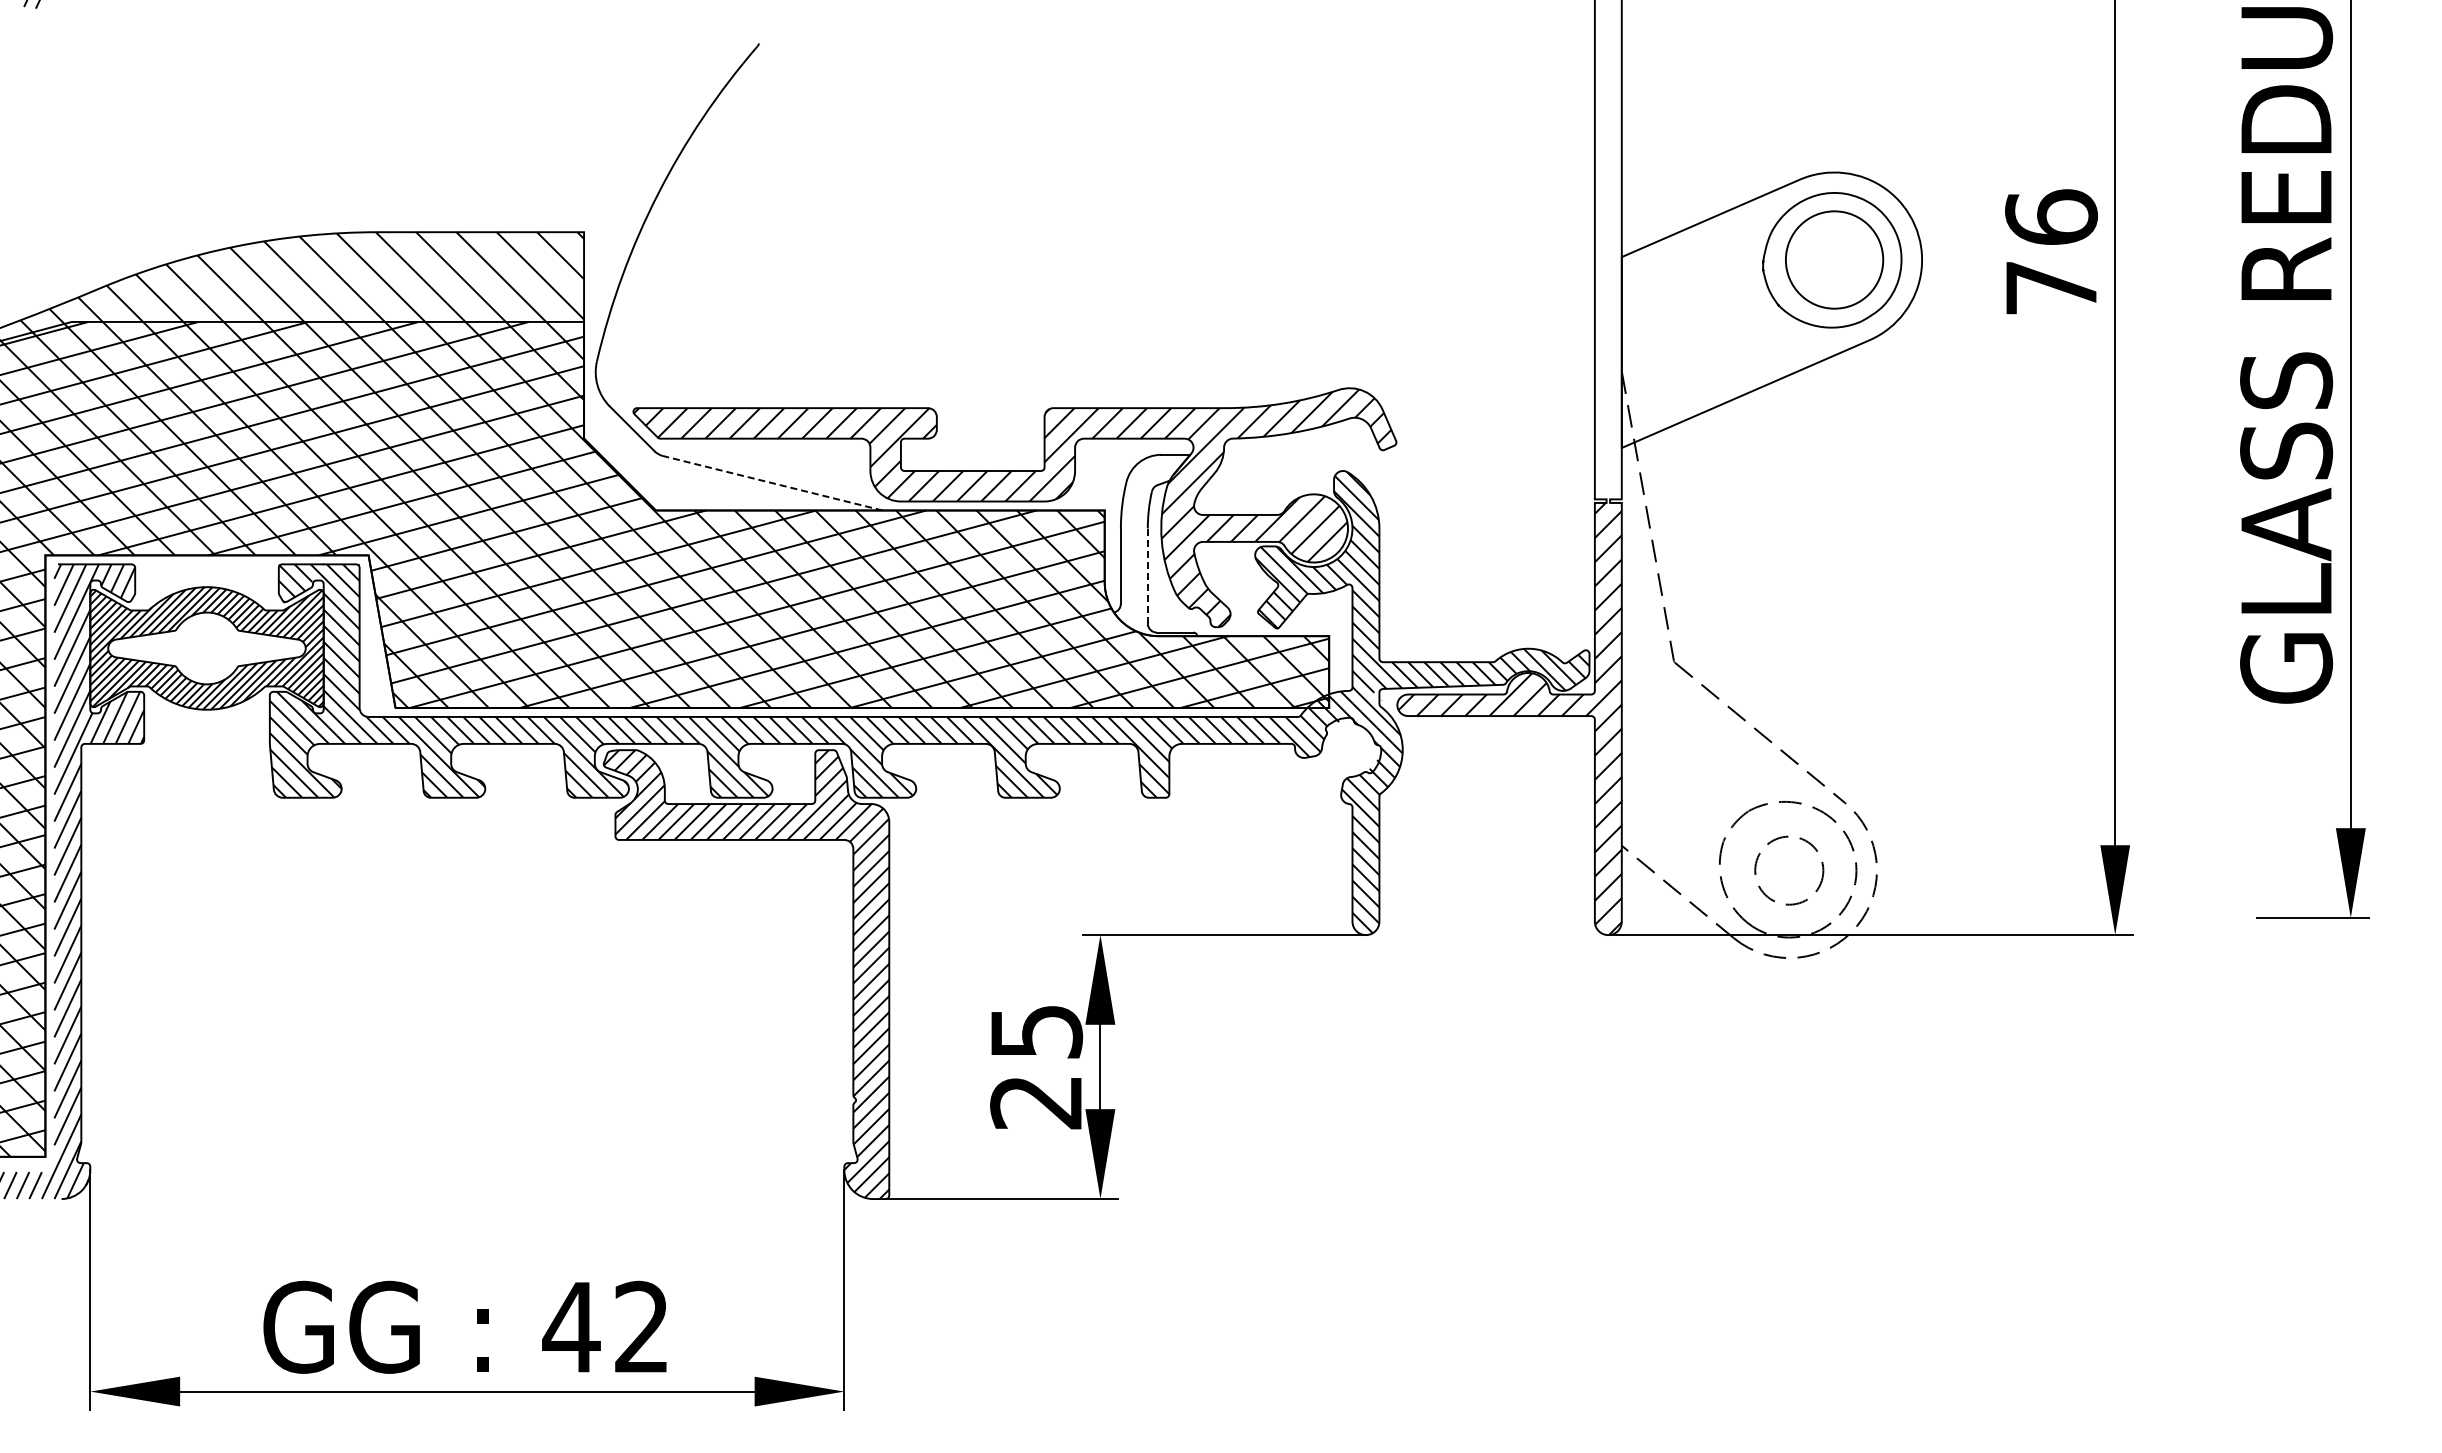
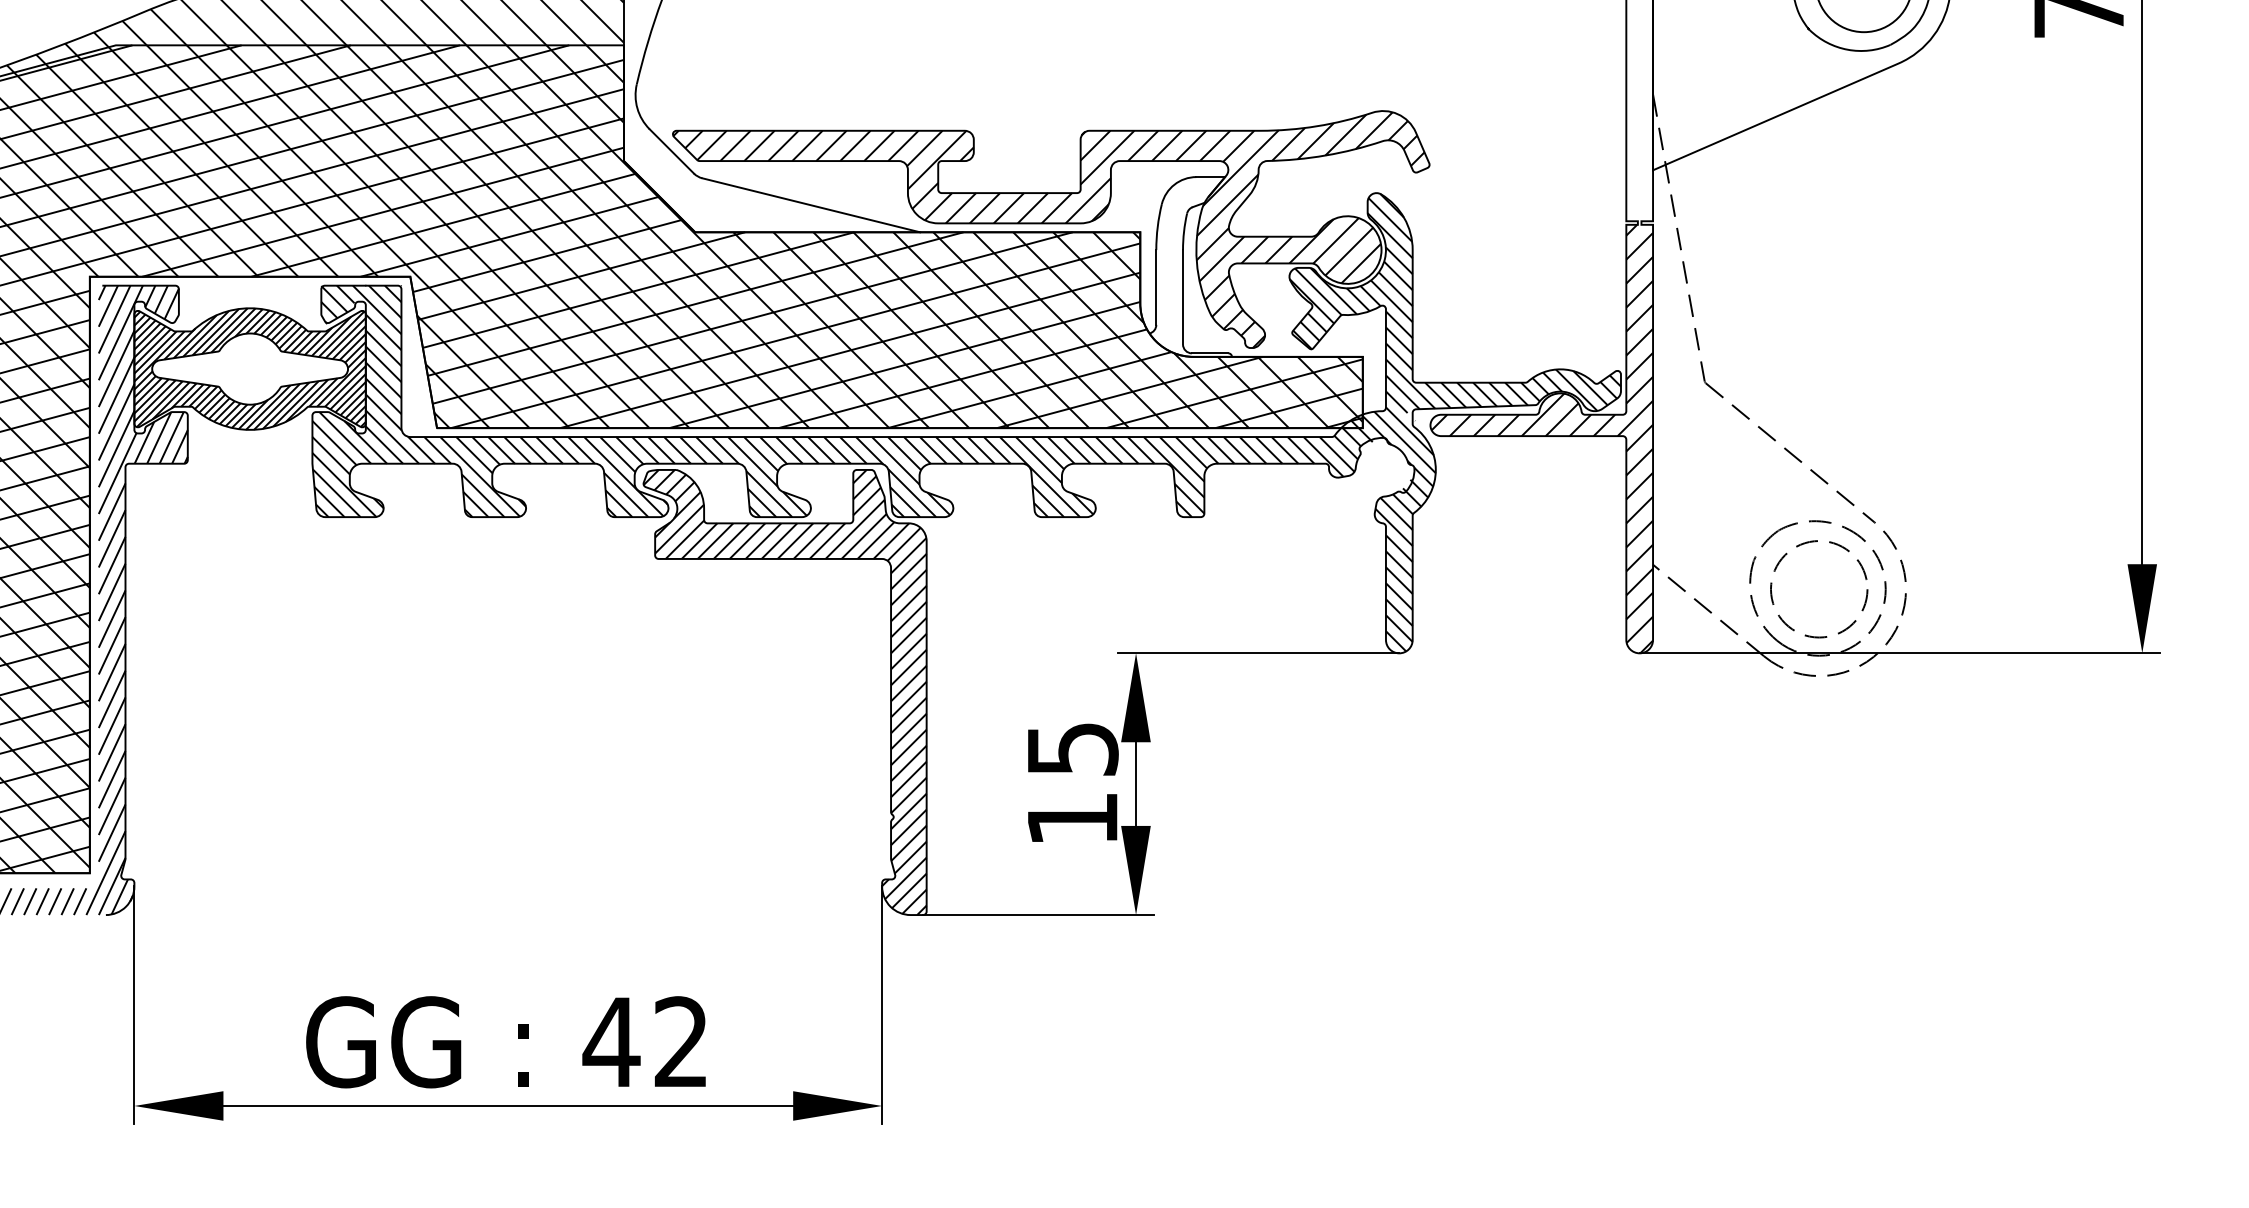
line: (772, 483) -> (810, 205), dashed -> solid
line: (1147, 576) -> (1182, 297), dashed -> solid
circle: (1788, 870) -> (1818, 589), size x1.43
text: (1035, 1103) -> (1071, 820), 25 -> 15

